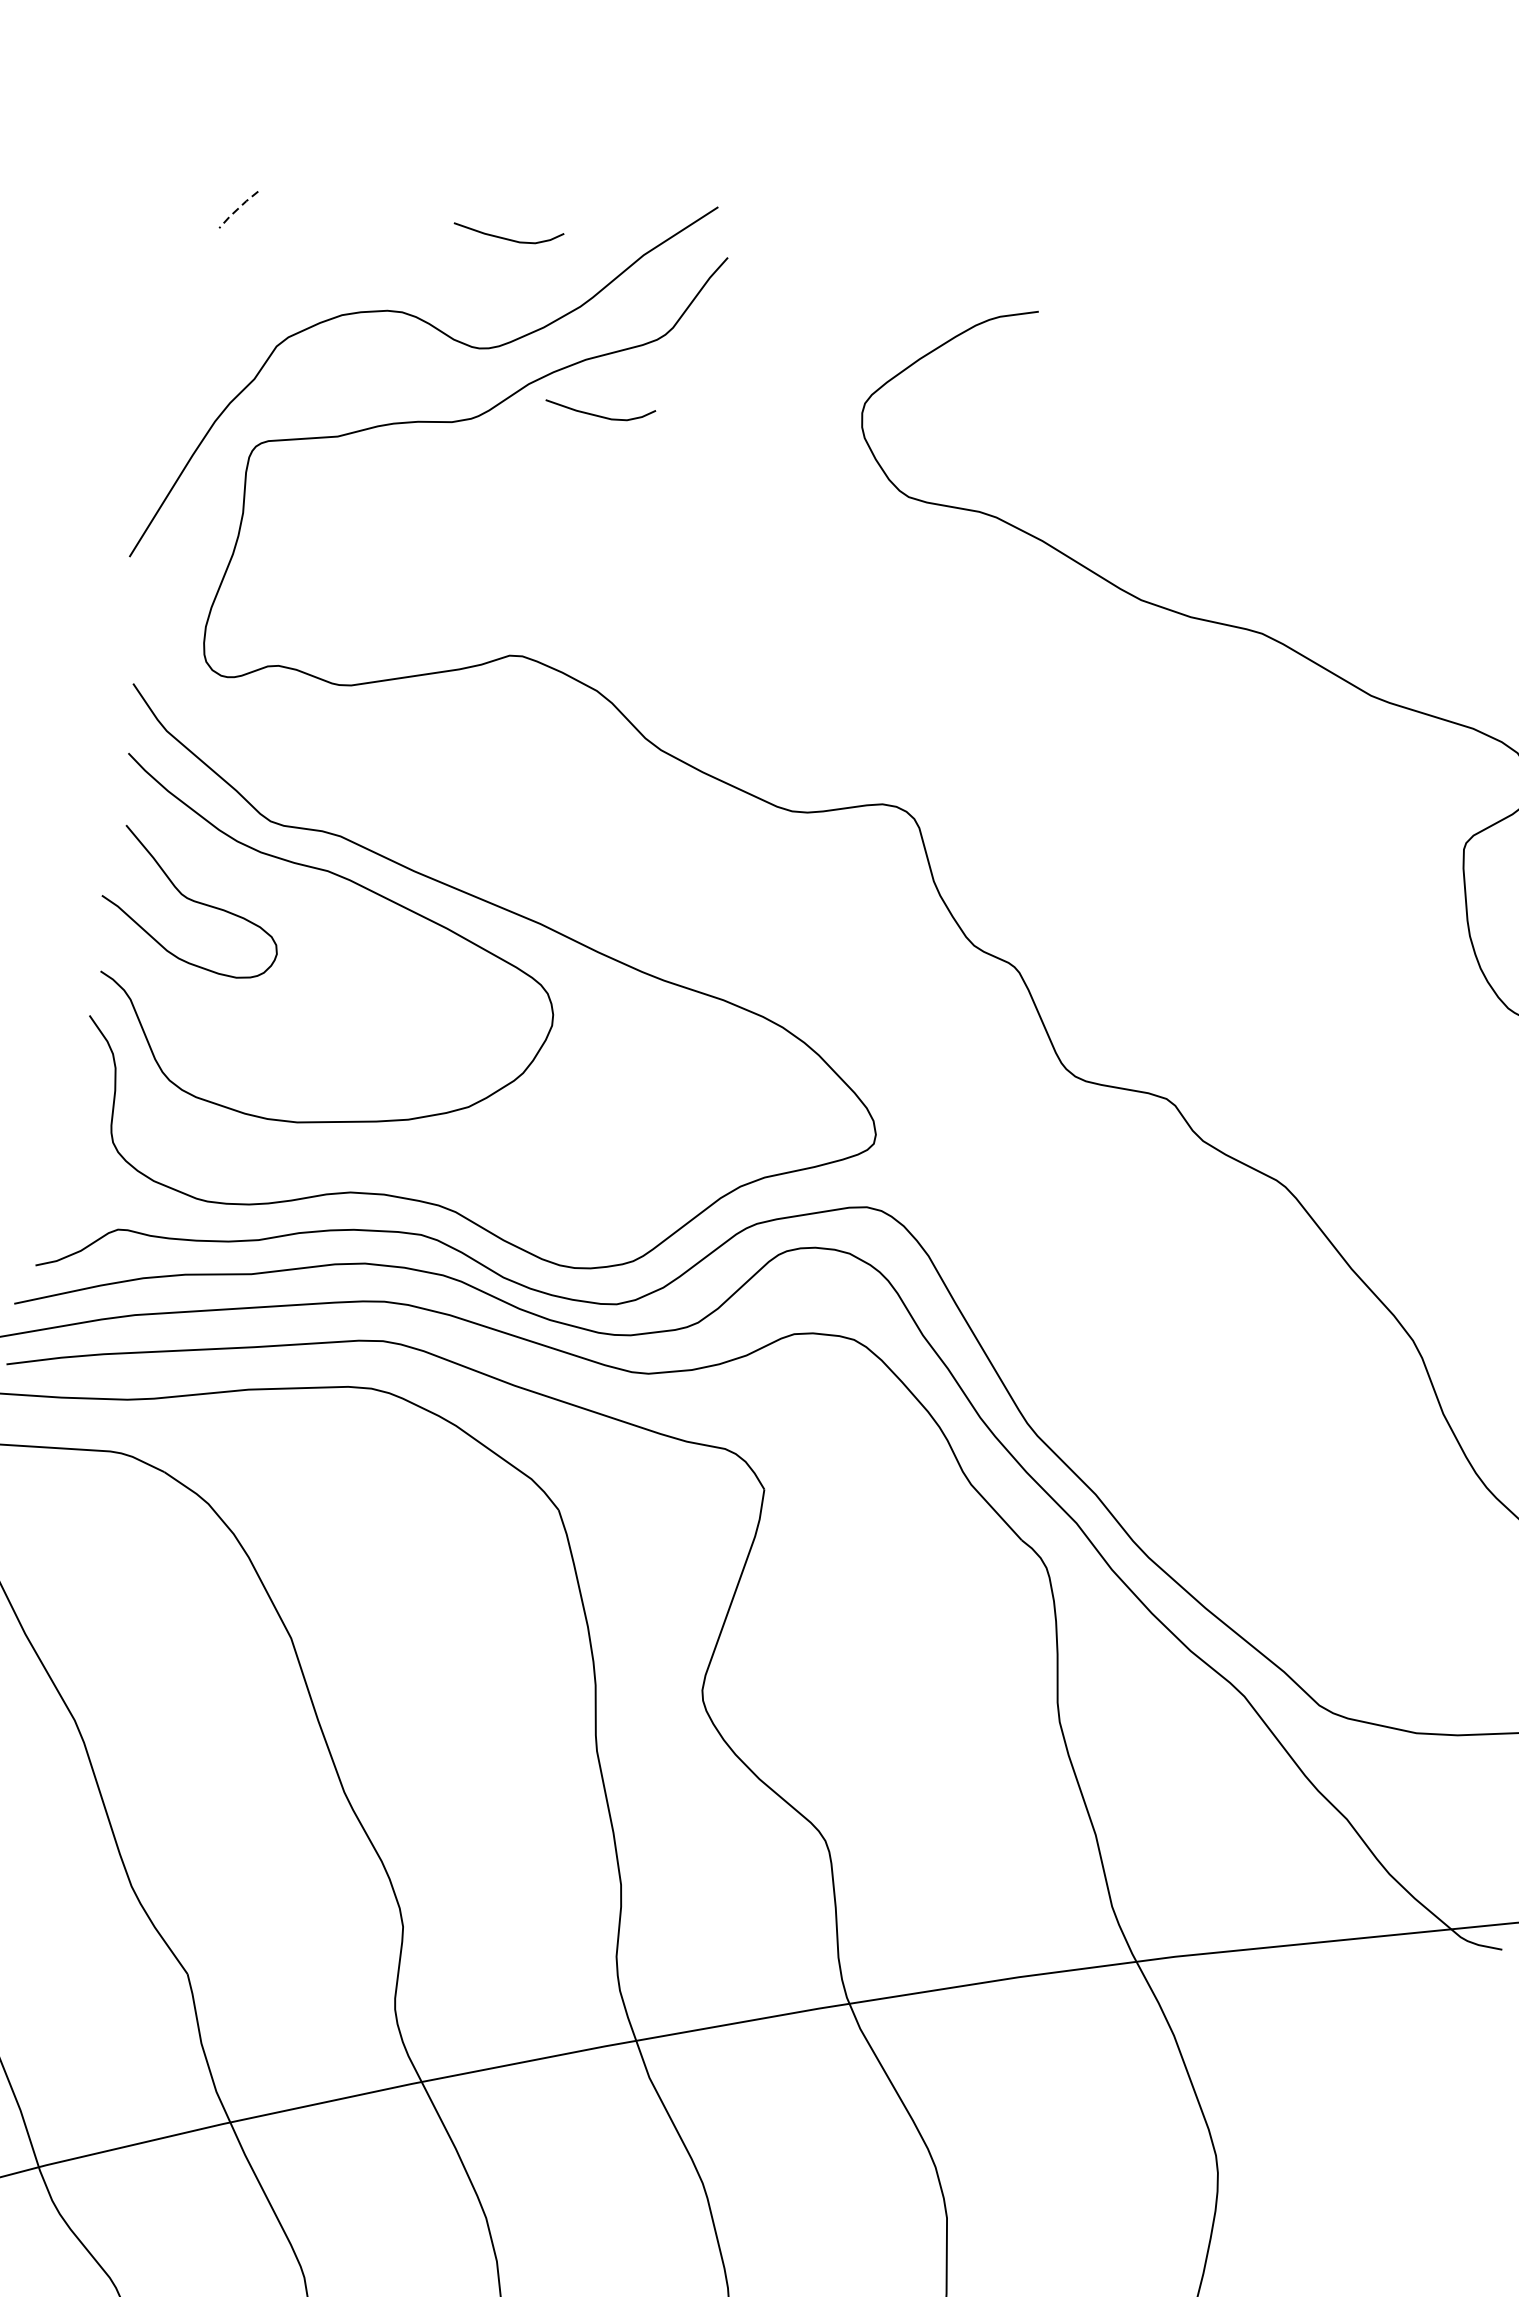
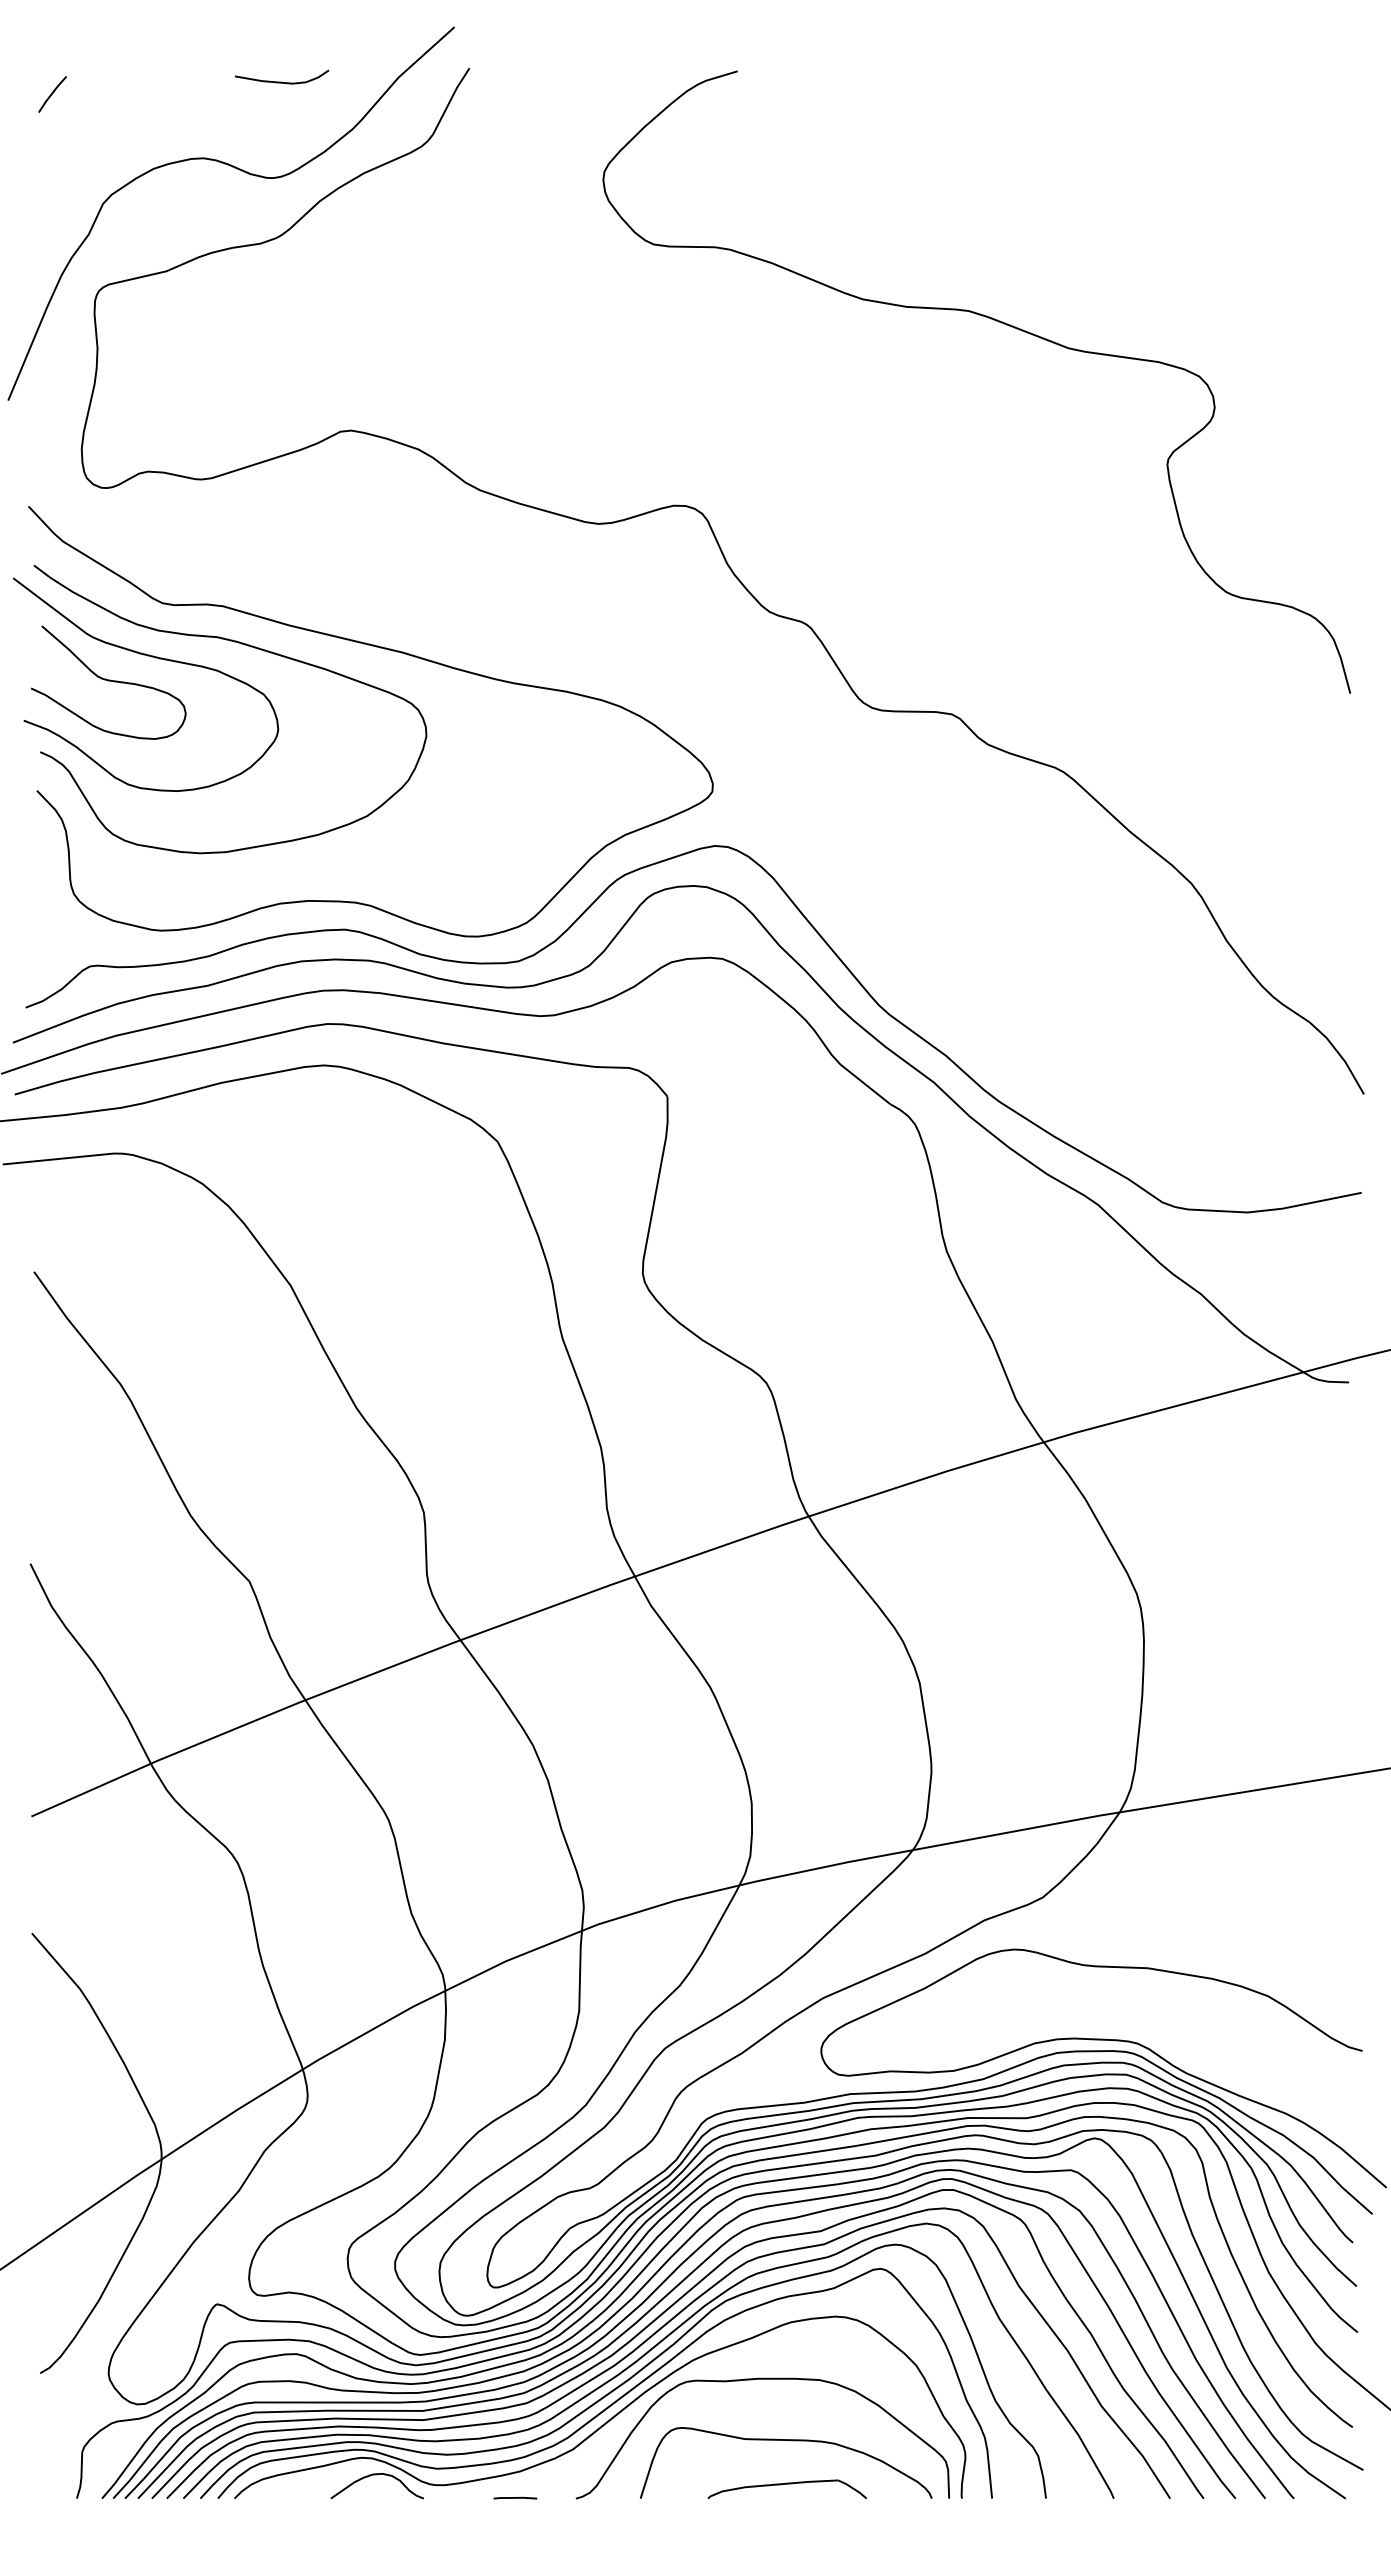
line: (237, 208) -> (51, 93), dashed -> solid
curve: (599, 414) -> (383, 217), removed
curve: (247, 882) -> (151, 657), added

